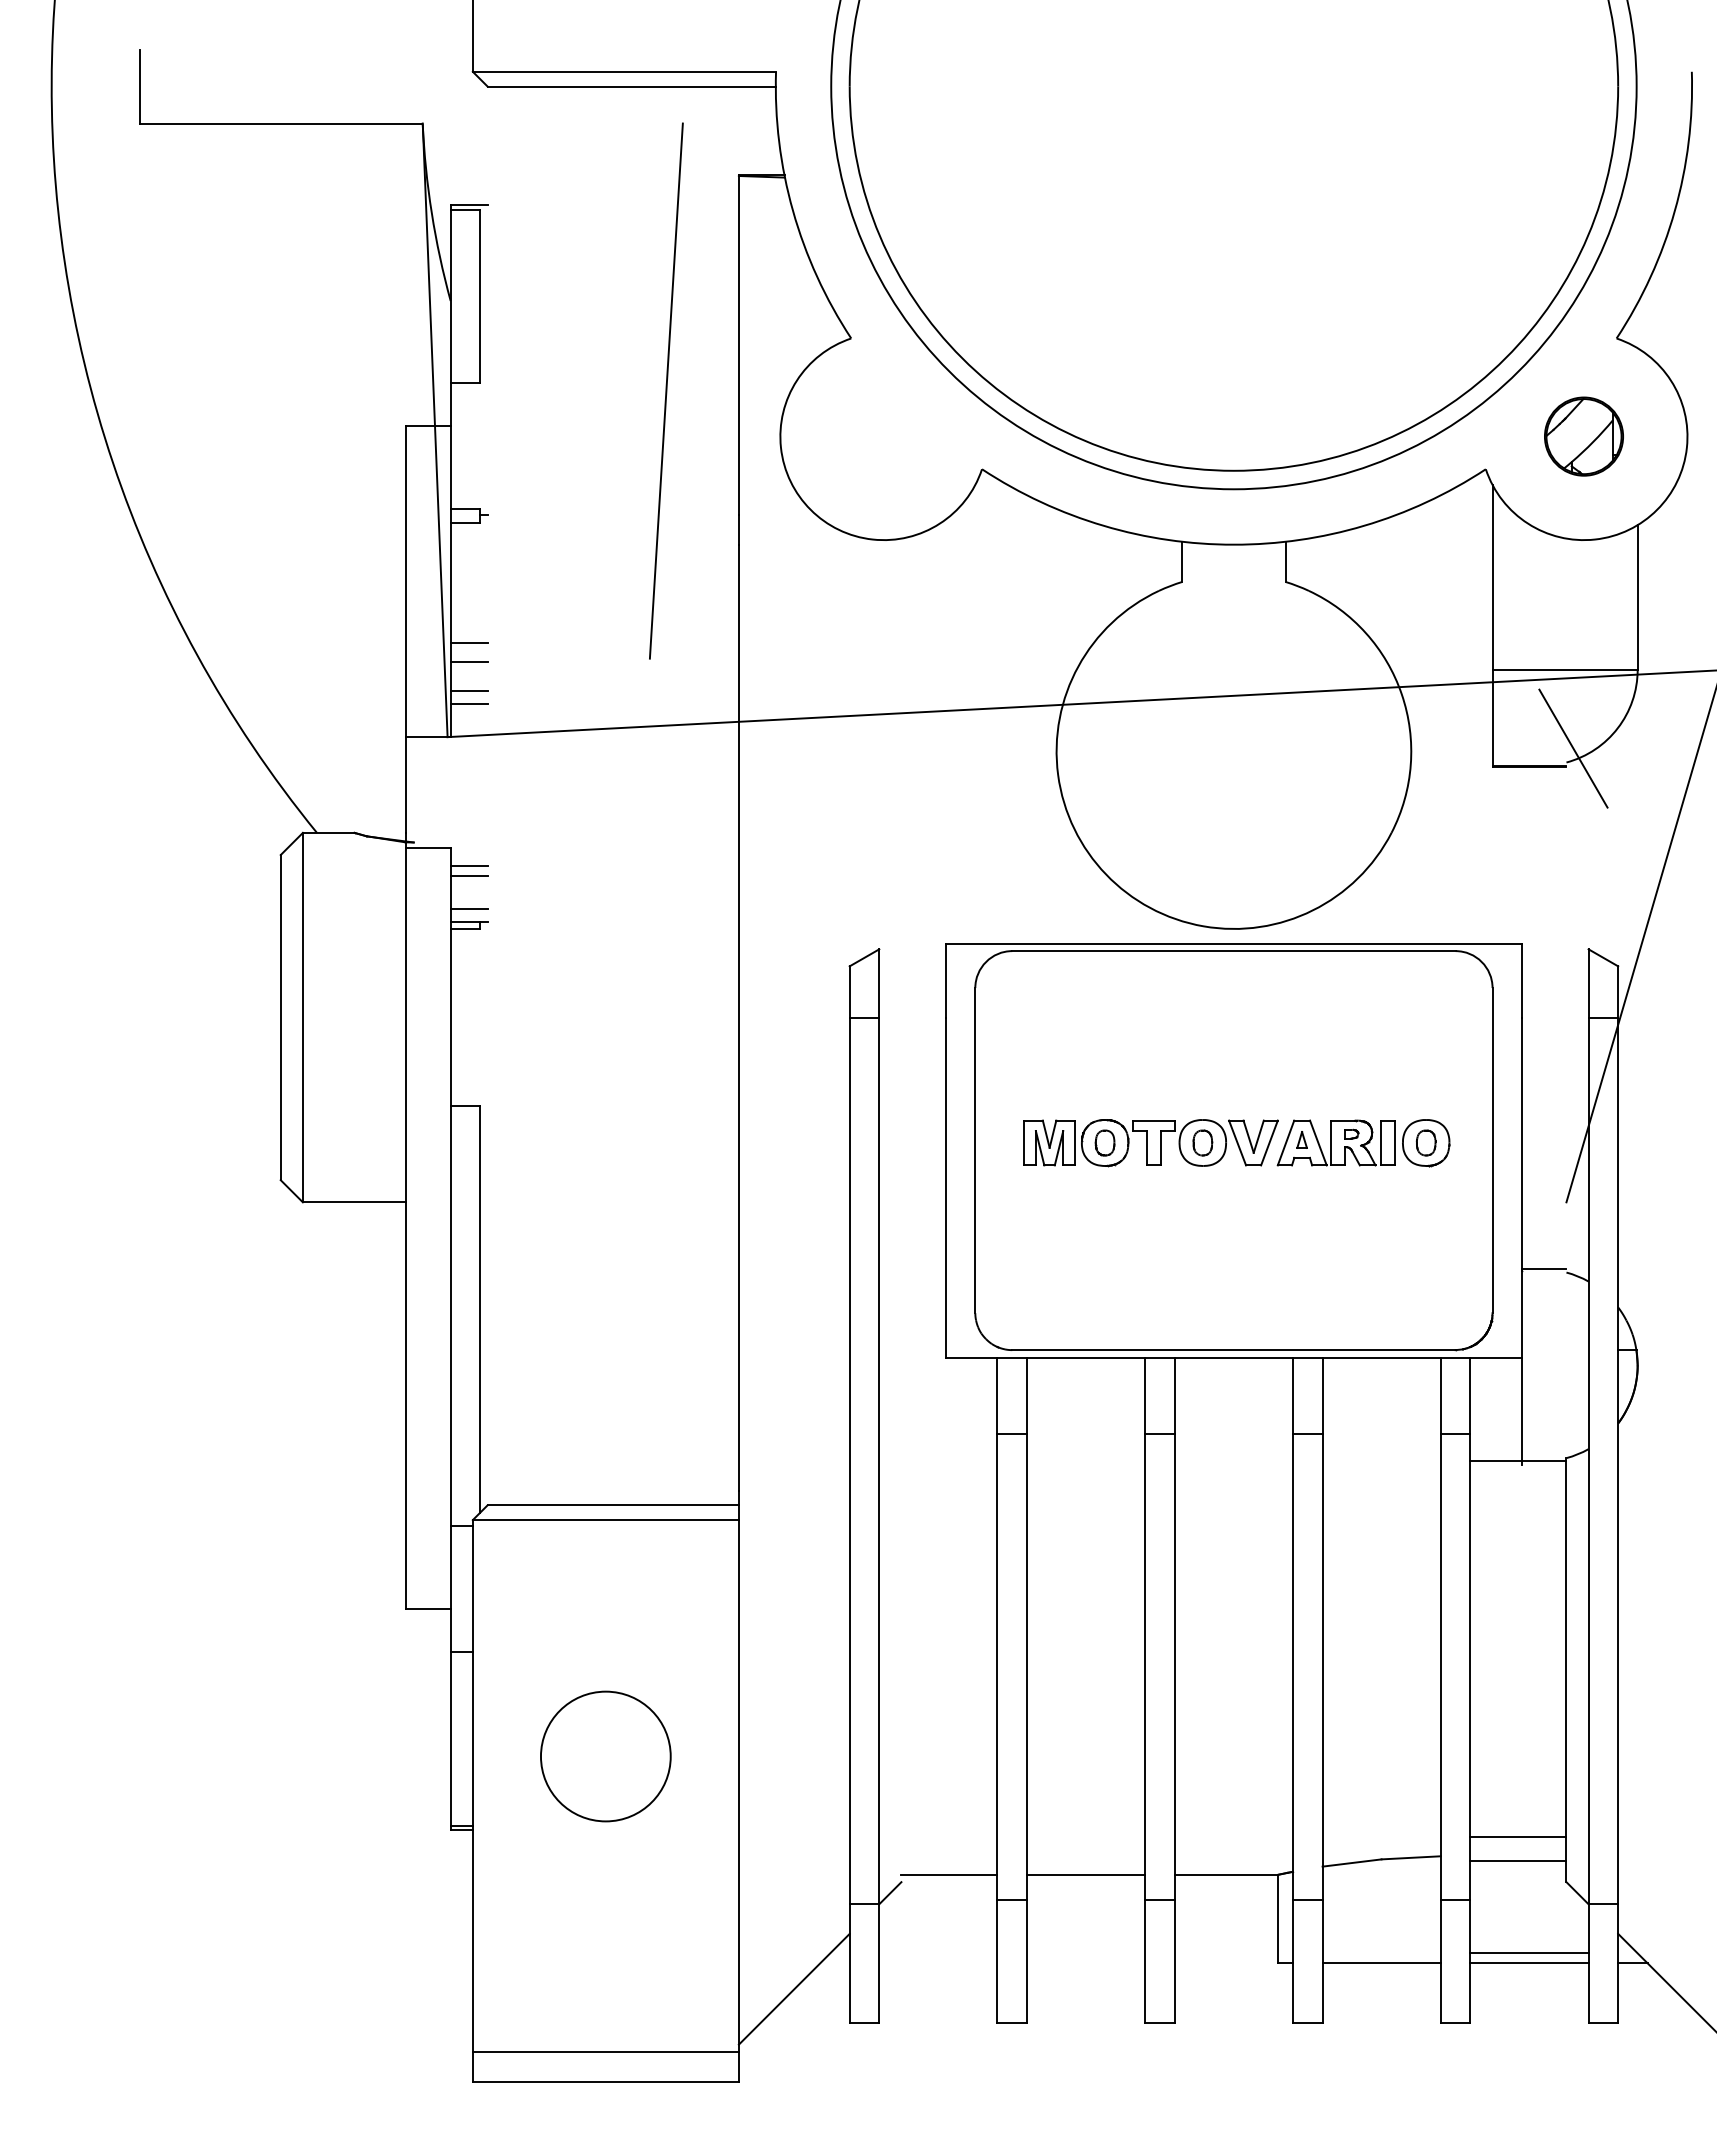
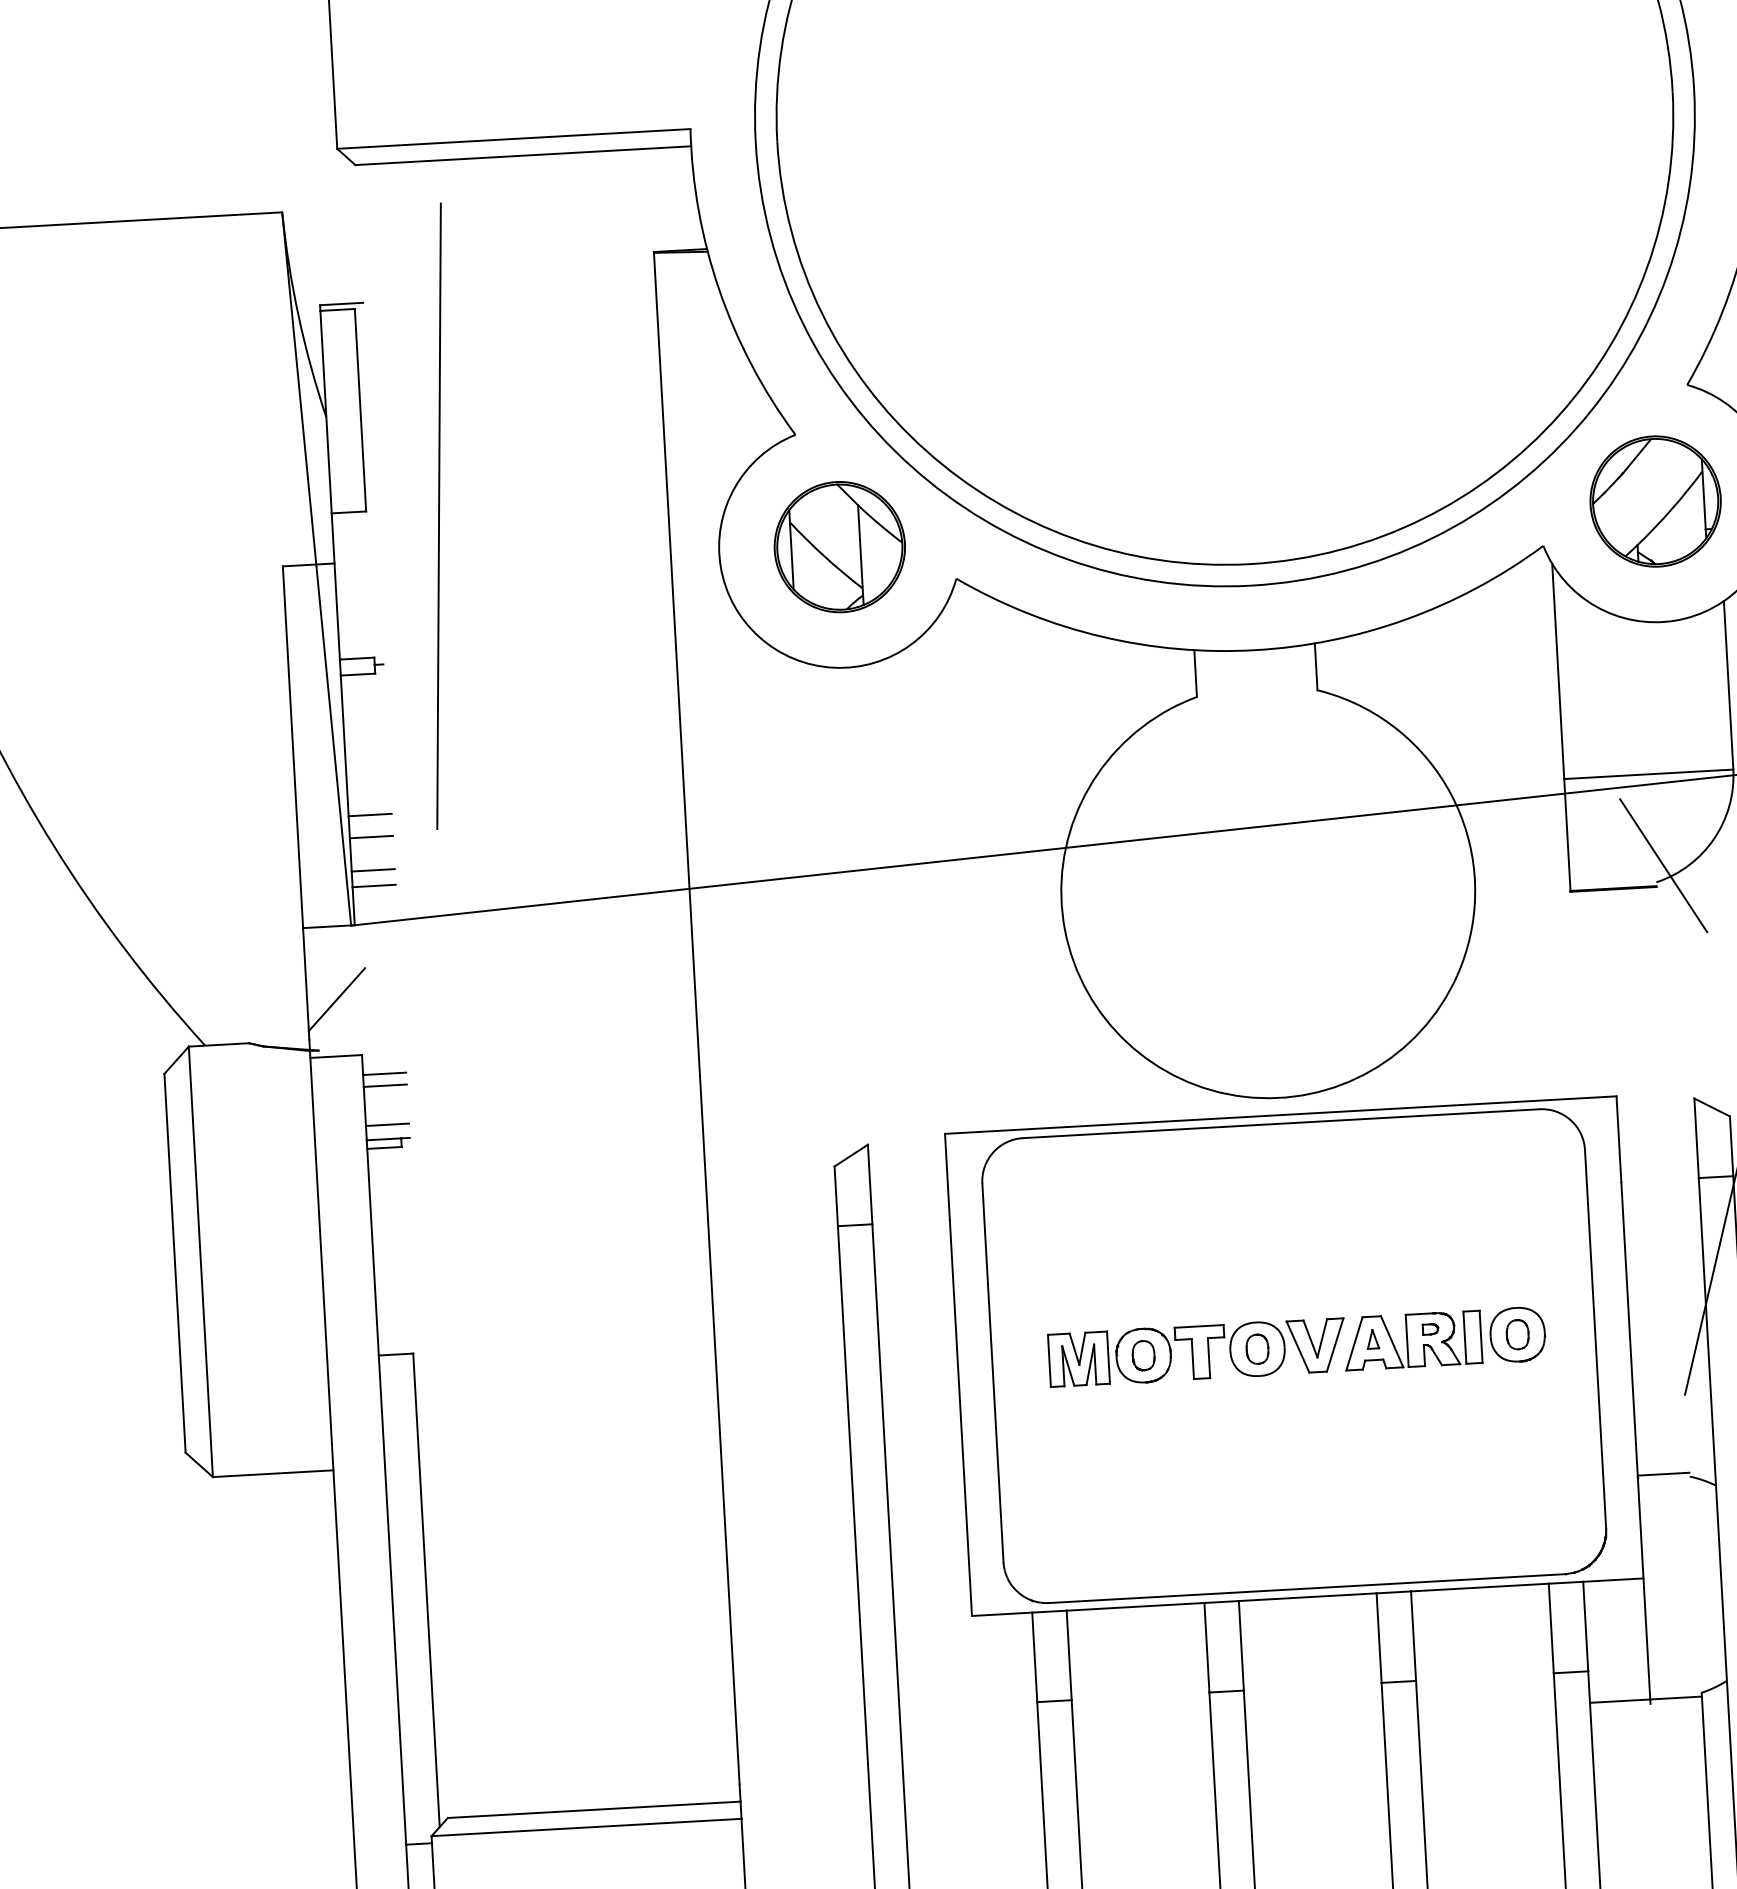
line: (666, 390) -> (439, 515), moved
part: (883, 436) -> (839, 546), added
part: (1583, 436) -> (1655, 501), size x1.43
line: (431, 799) -> (336, 999), added

